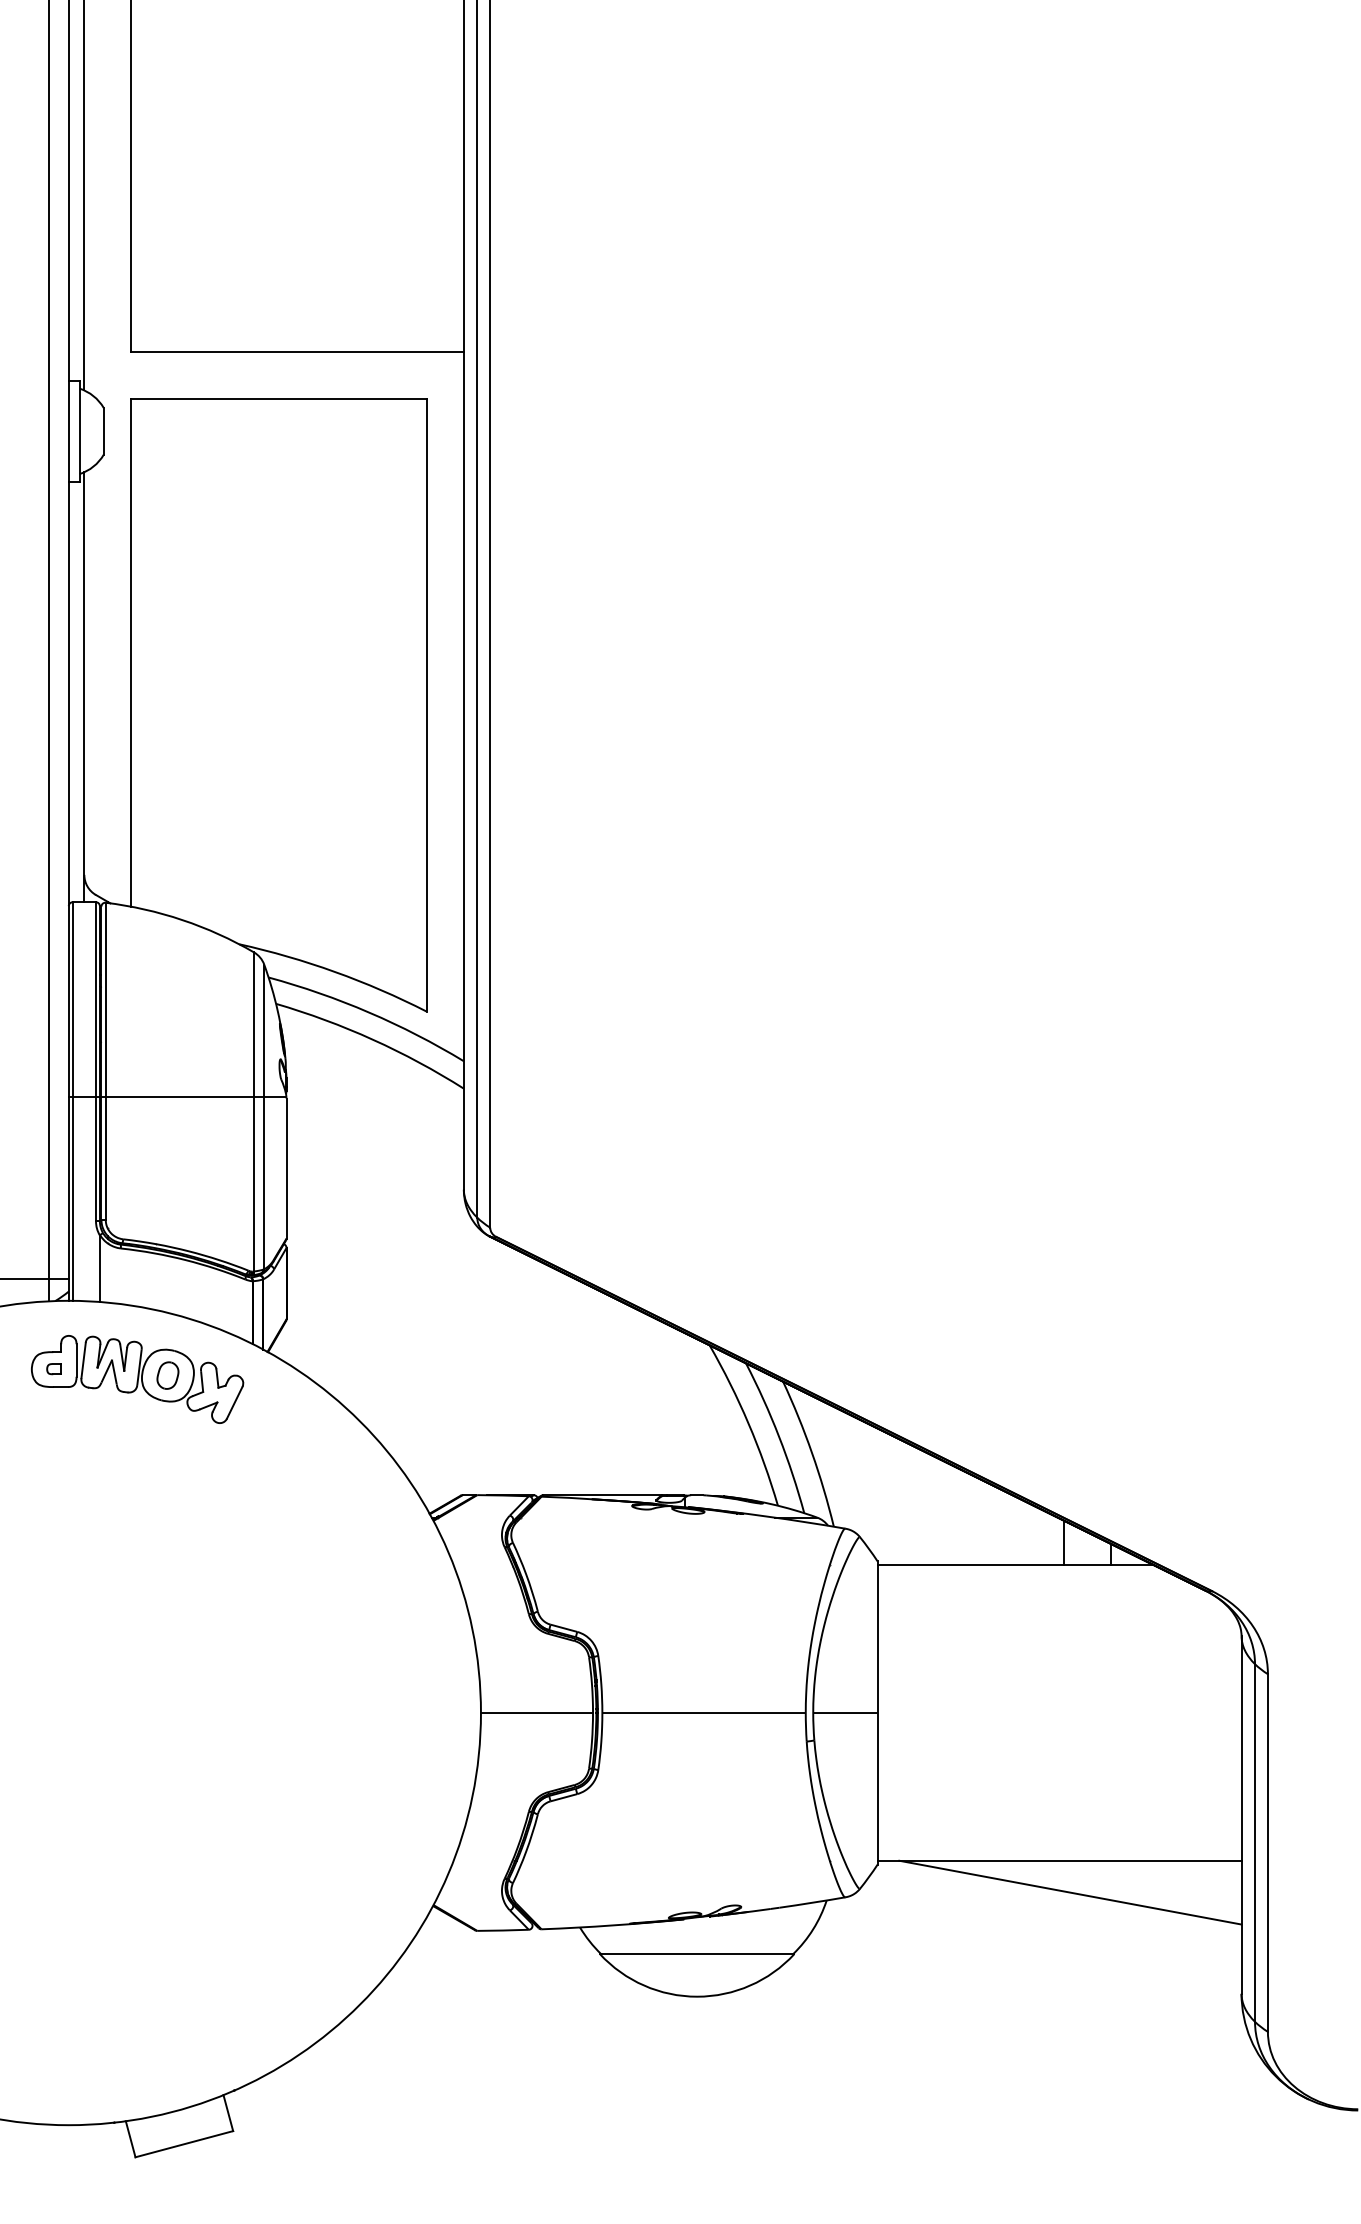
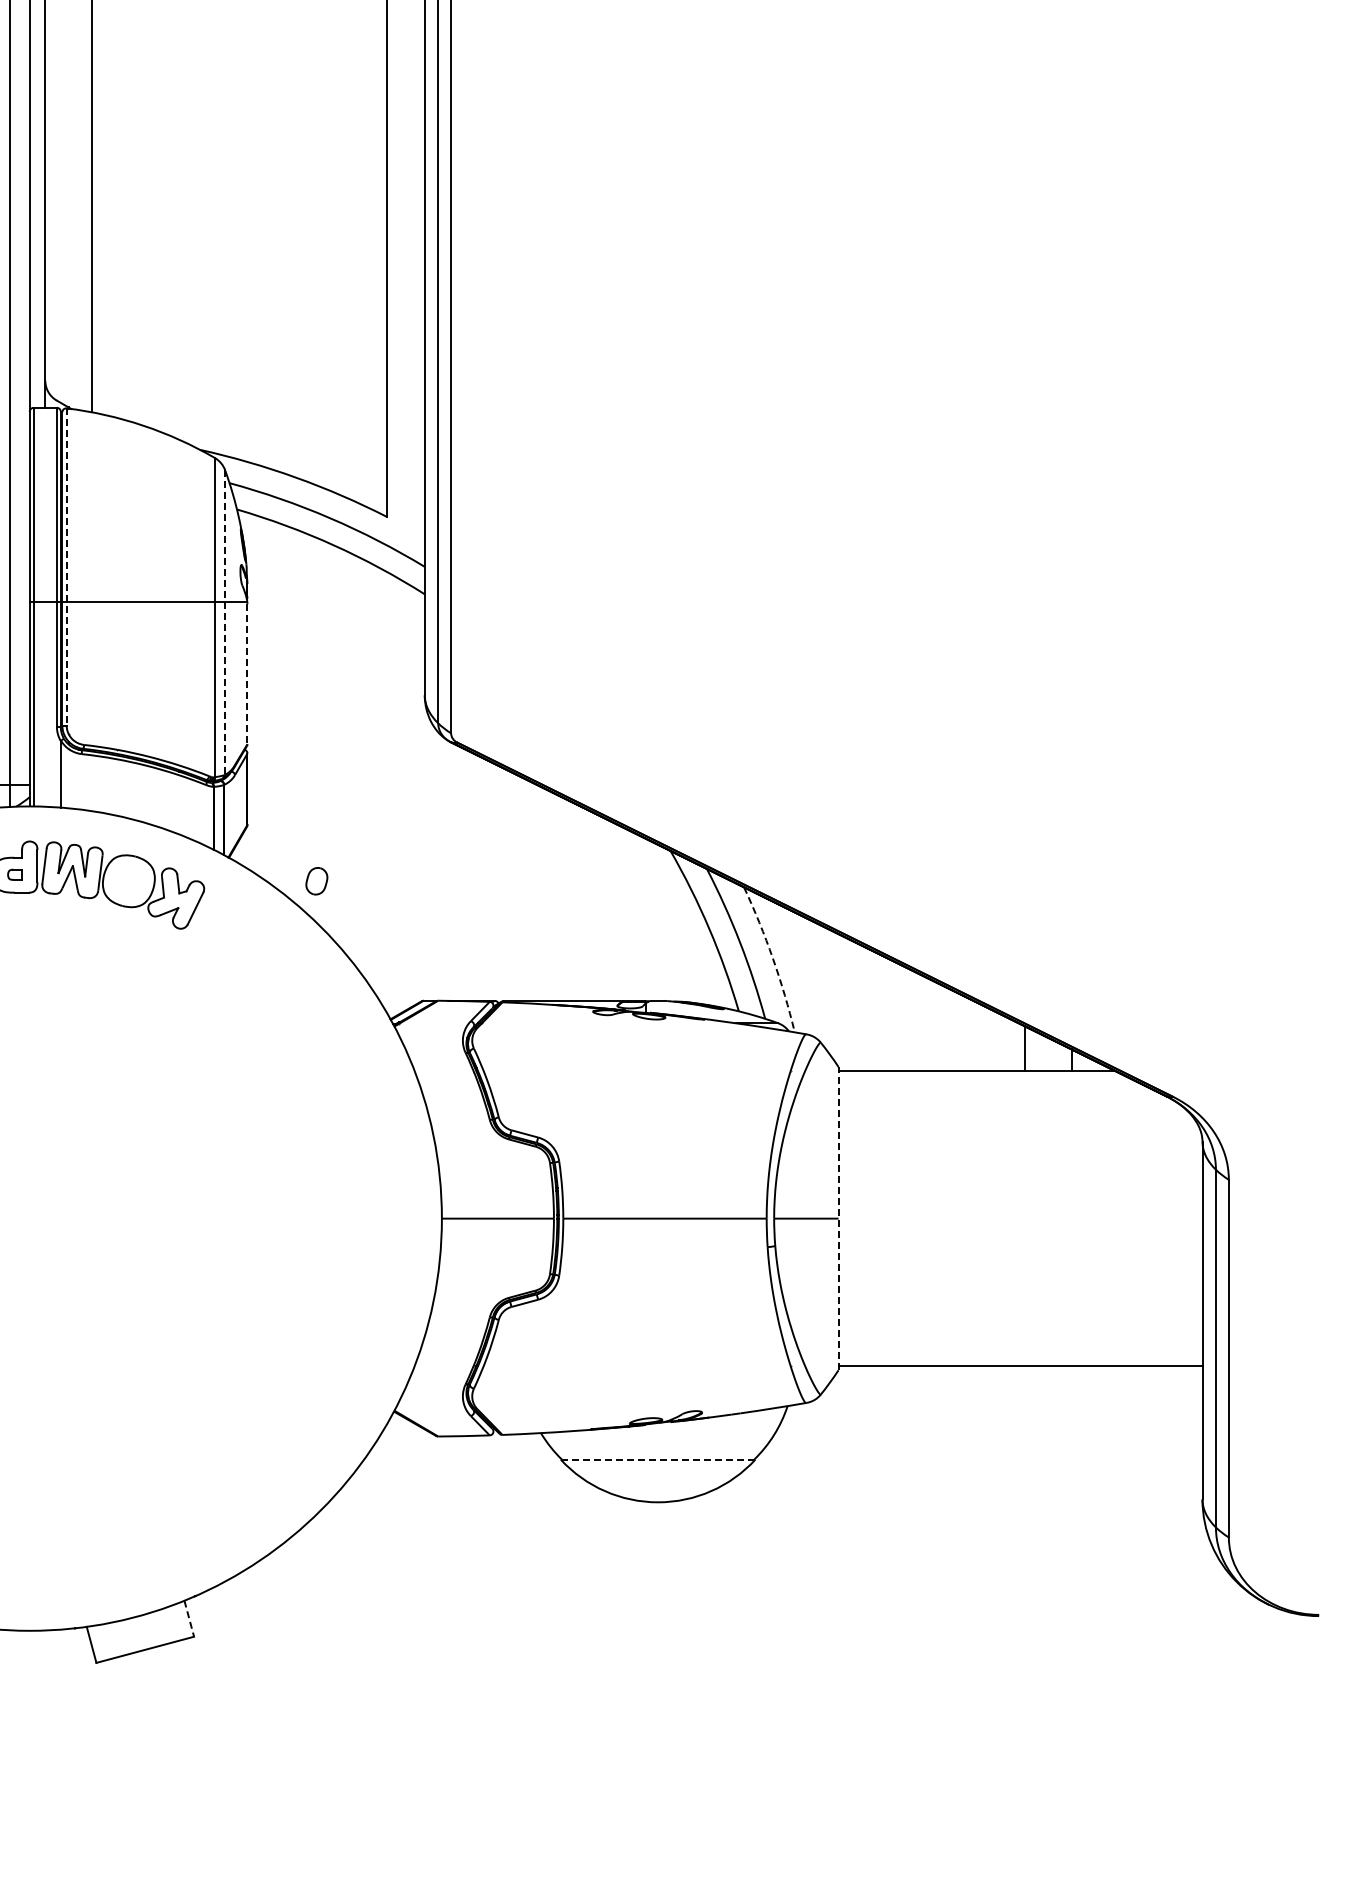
line: (105, 1061) -> (66, 567), solid -> dashed
line: (264, 1117) -> (225, 623), solid -> dashed
line: (286, 1169) -> (247, 675), solid -> dashed
part: (167, 1375) -> (316, 881), moved
arc: (812, 1452) -> (773, 958), solid -> dashed
line: (877, 1713) -> (838, 1219), solid -> dashed
line: (1070, 1892) -> (1031, 1398), removed
line: (696, 1954) -> (657, 1460), solid -> dashed
line: (228, 2113) -> (189, 1619), solid -> dashed

